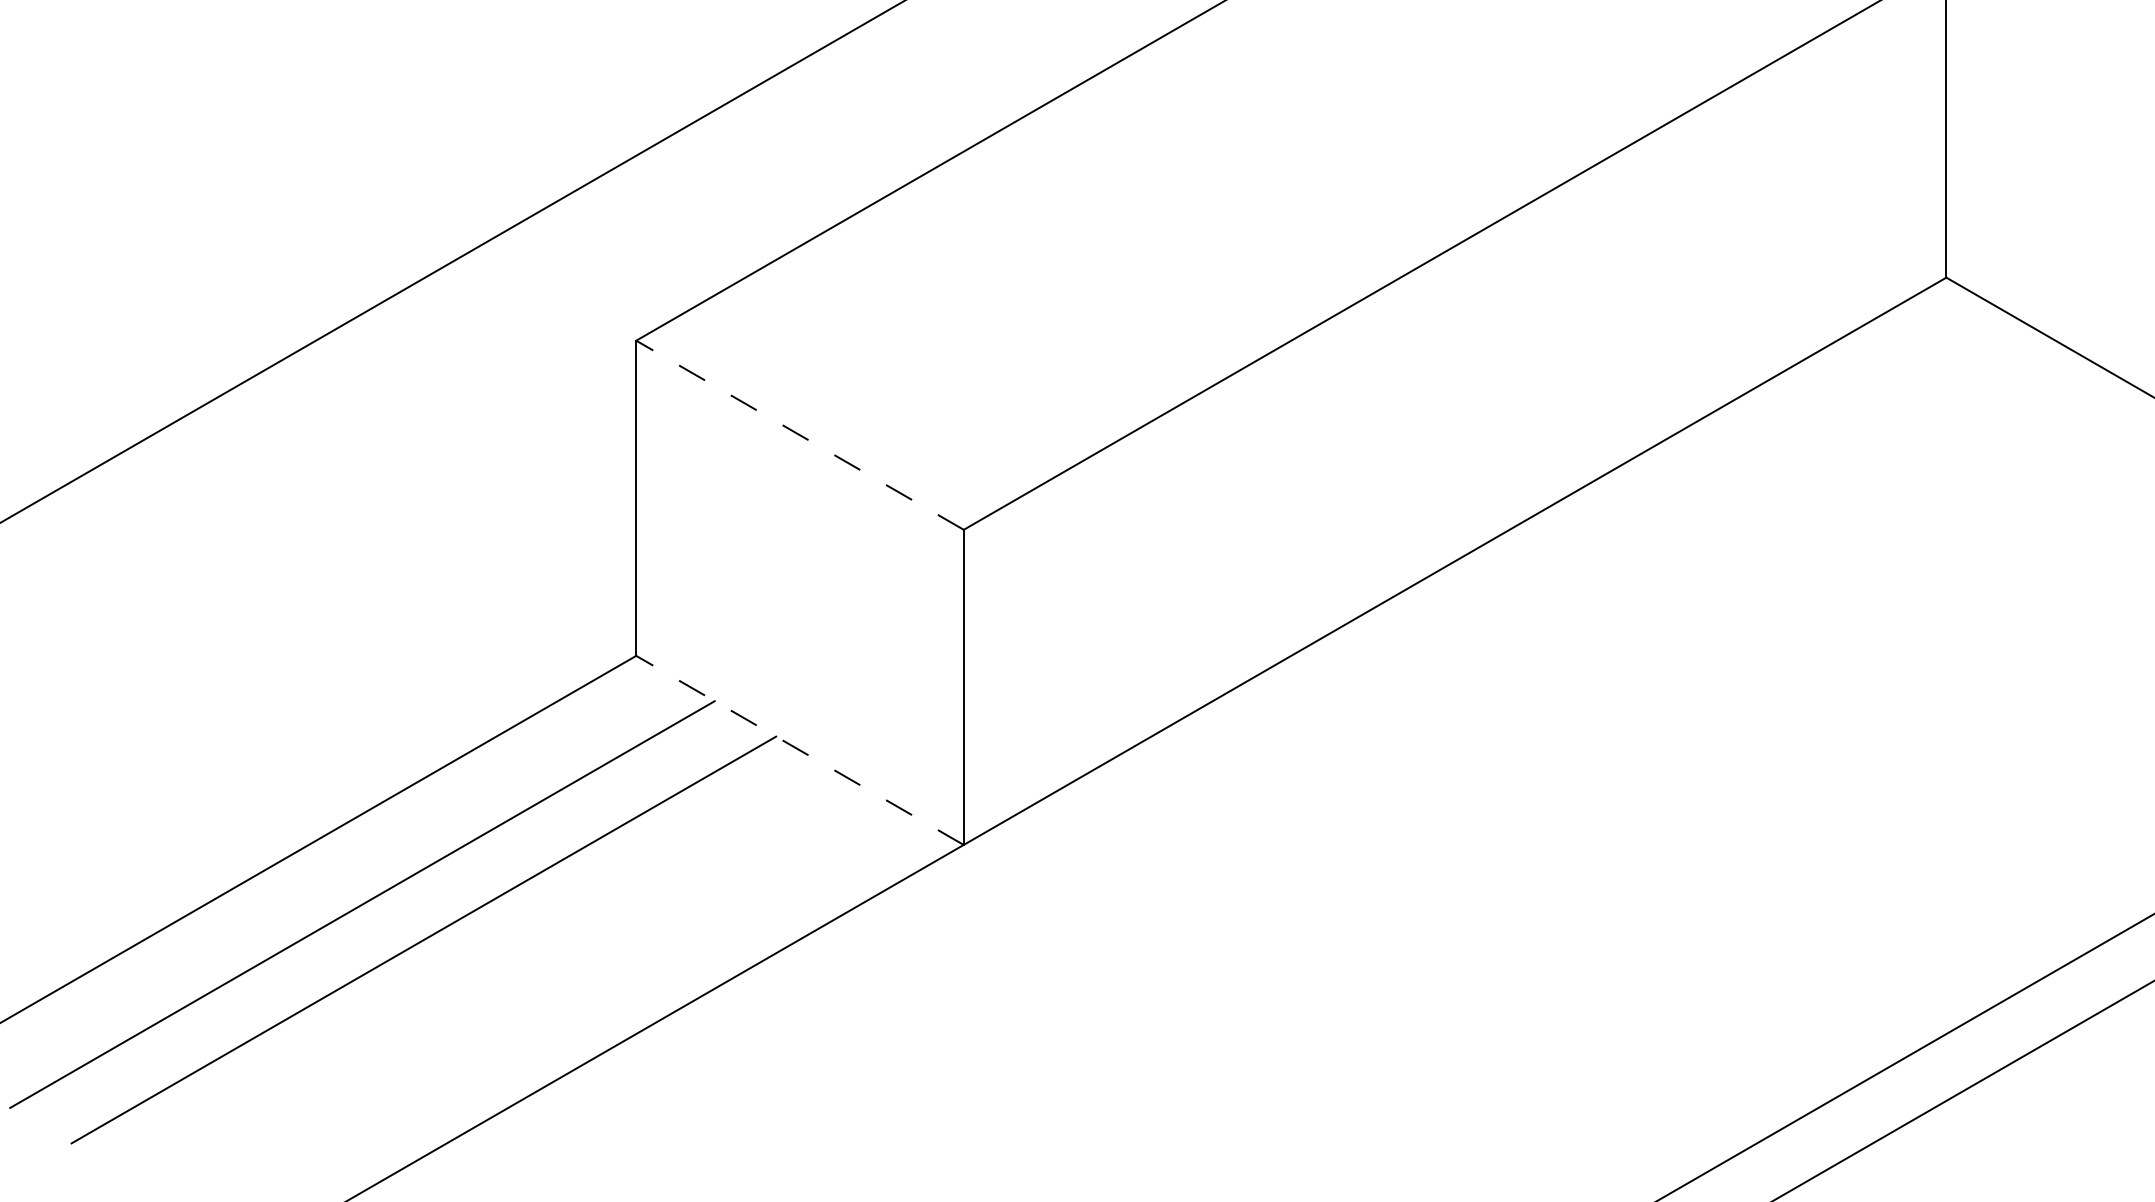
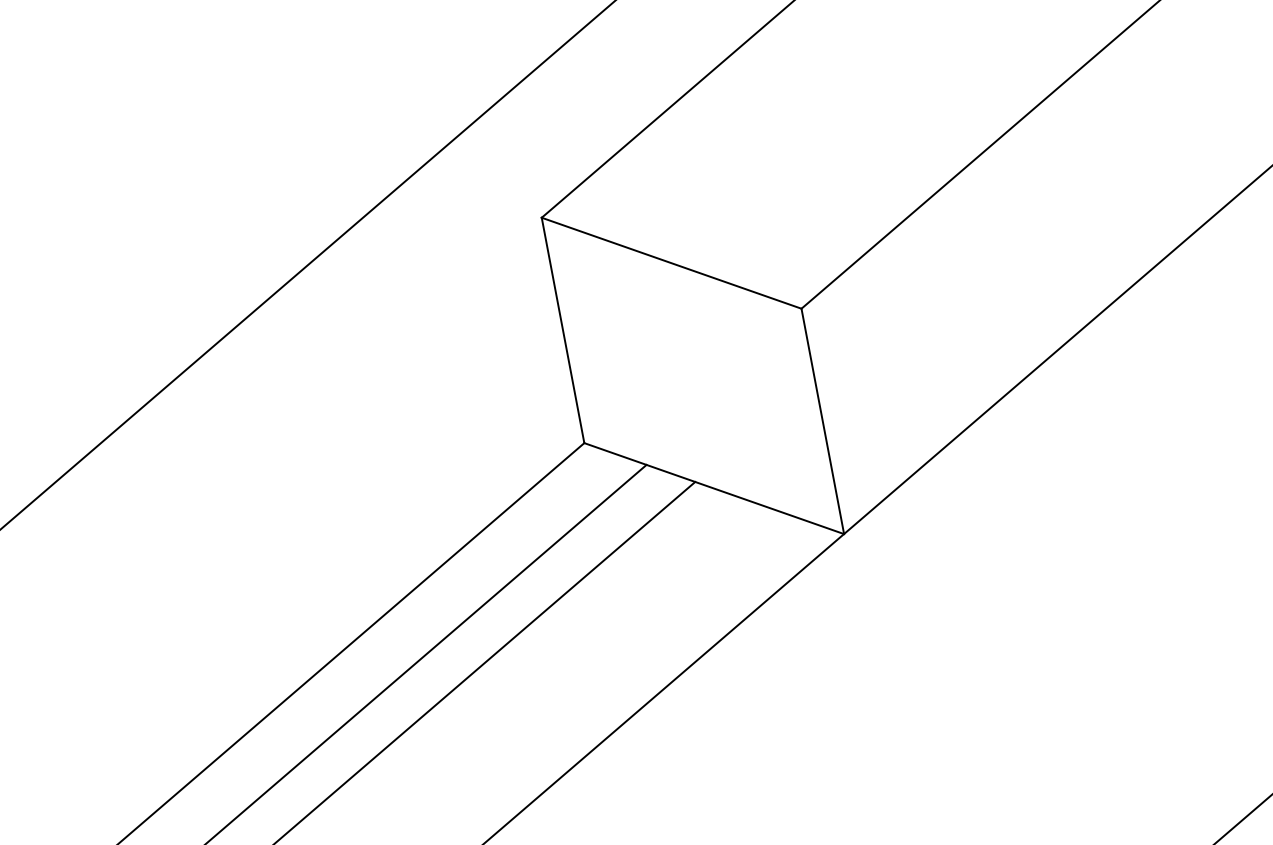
line: (799, 435) -> (671, 263), dashed -> solid
line: (799, 750) -> (713, 488), dashed -> solid

